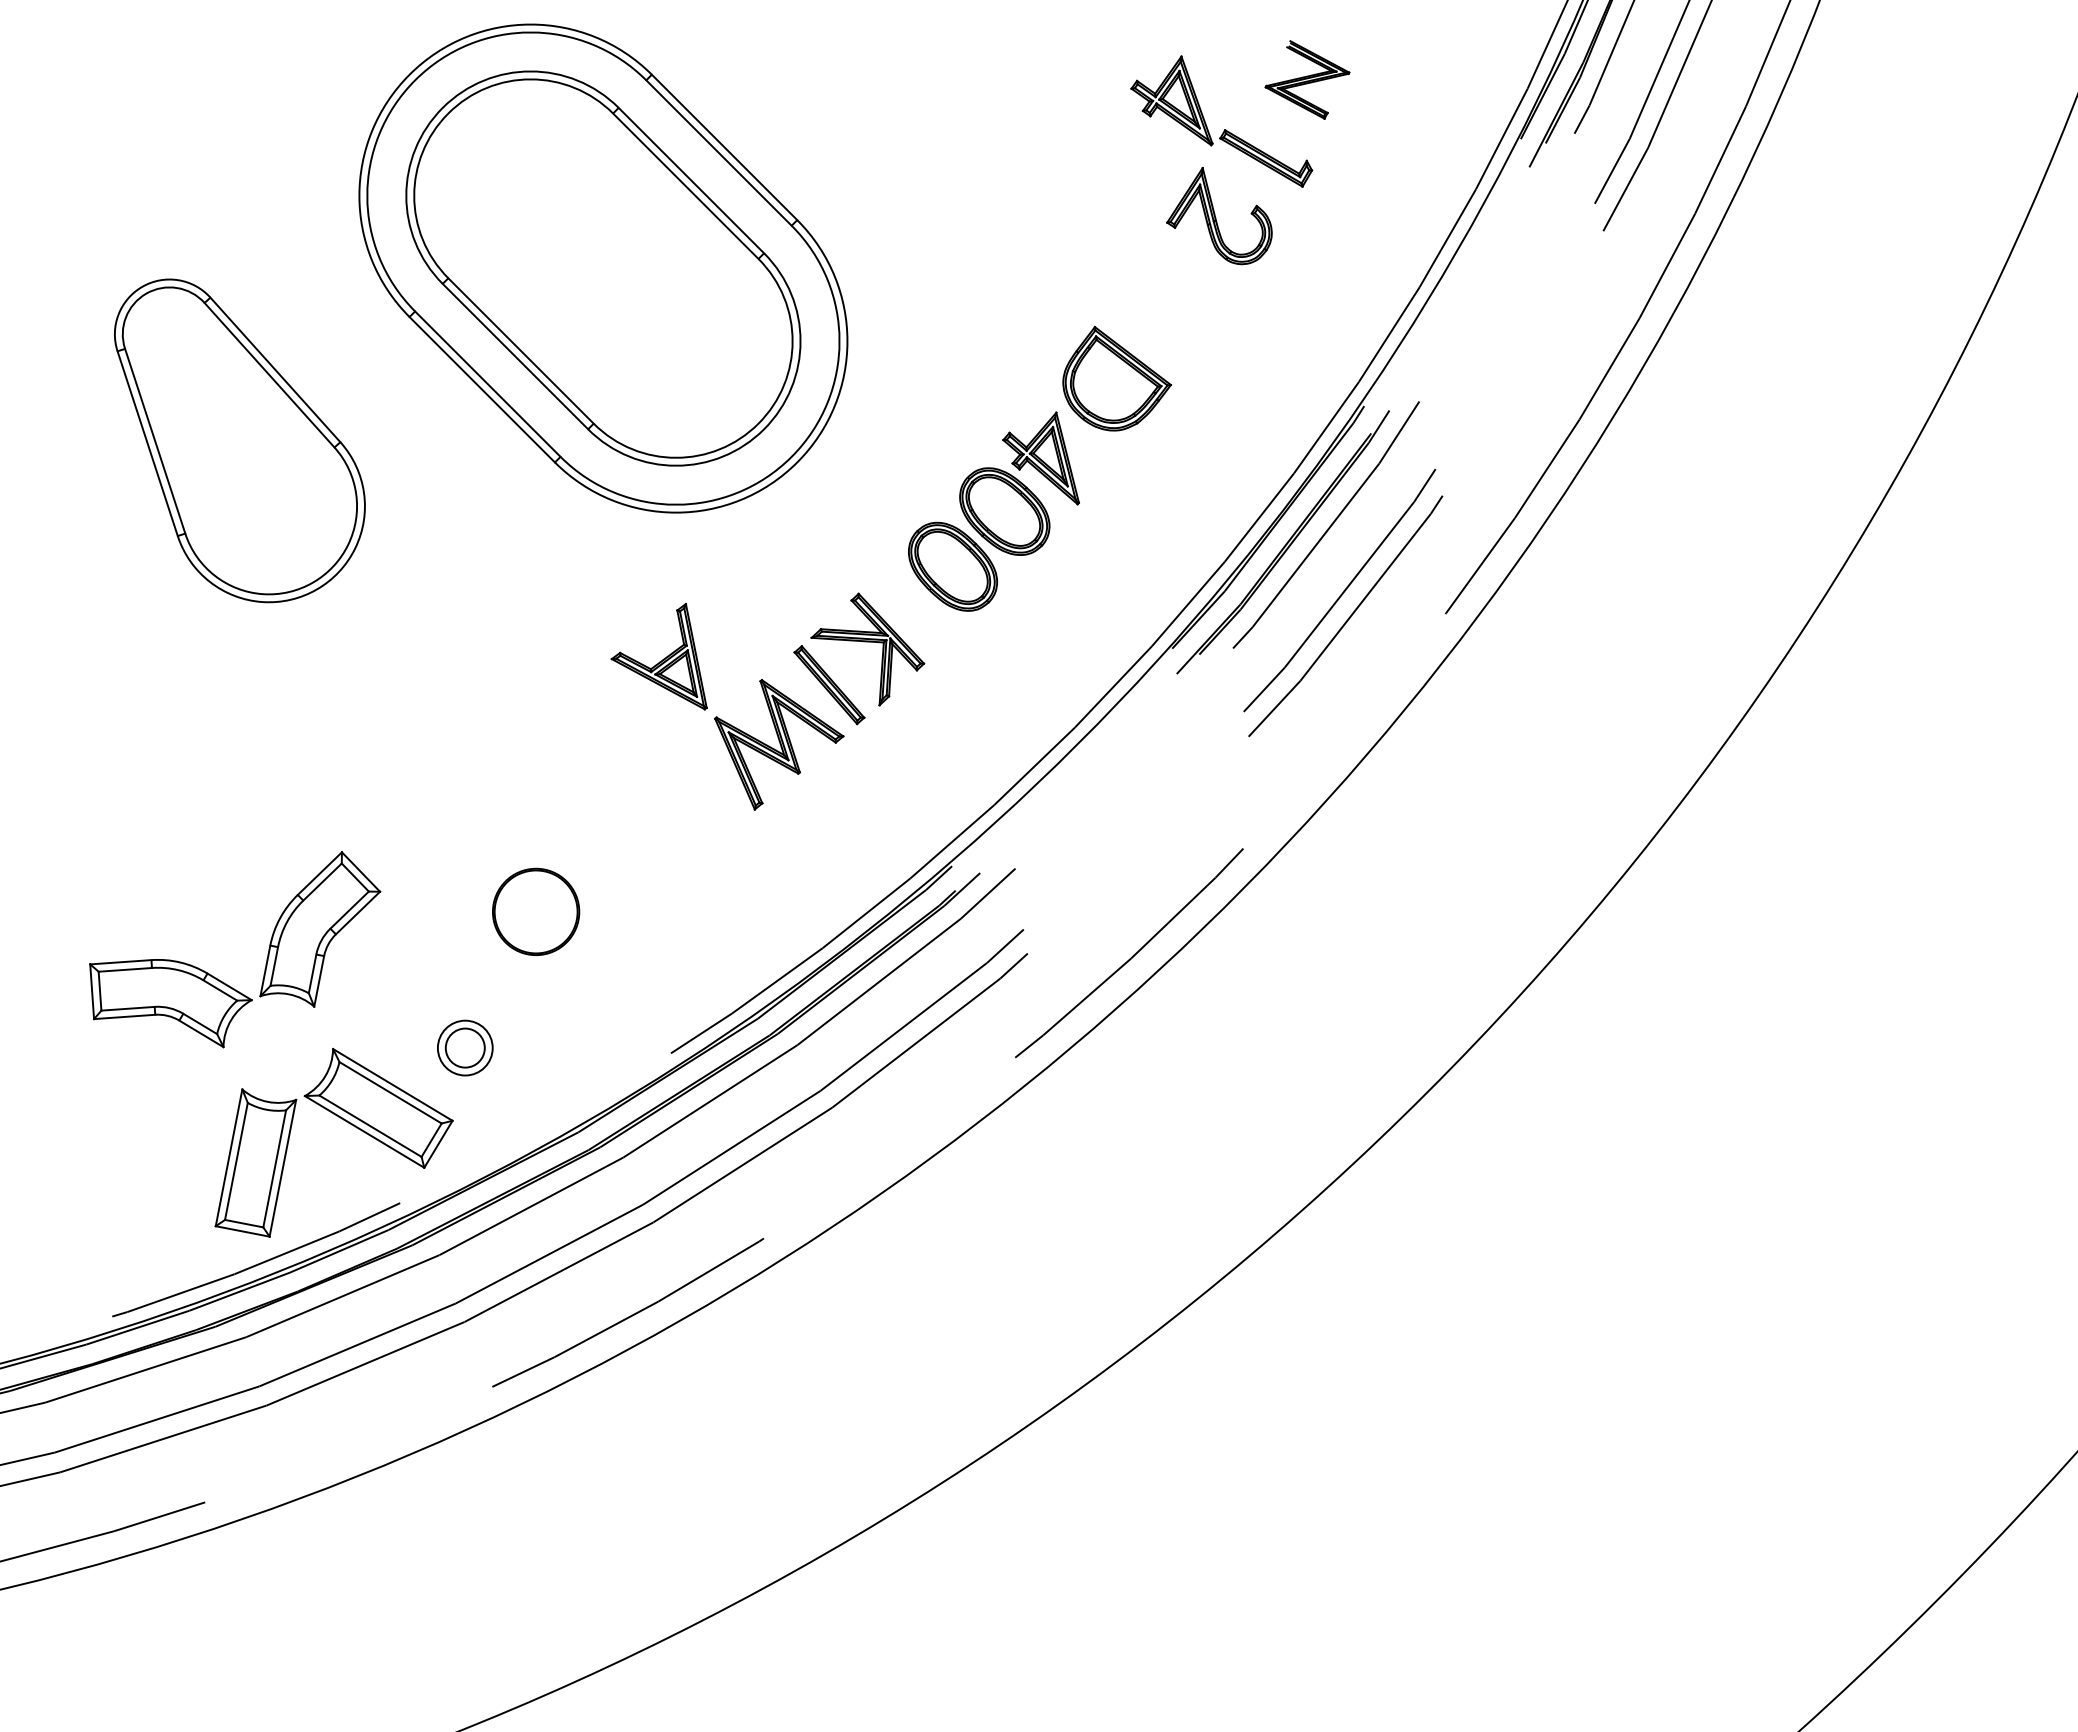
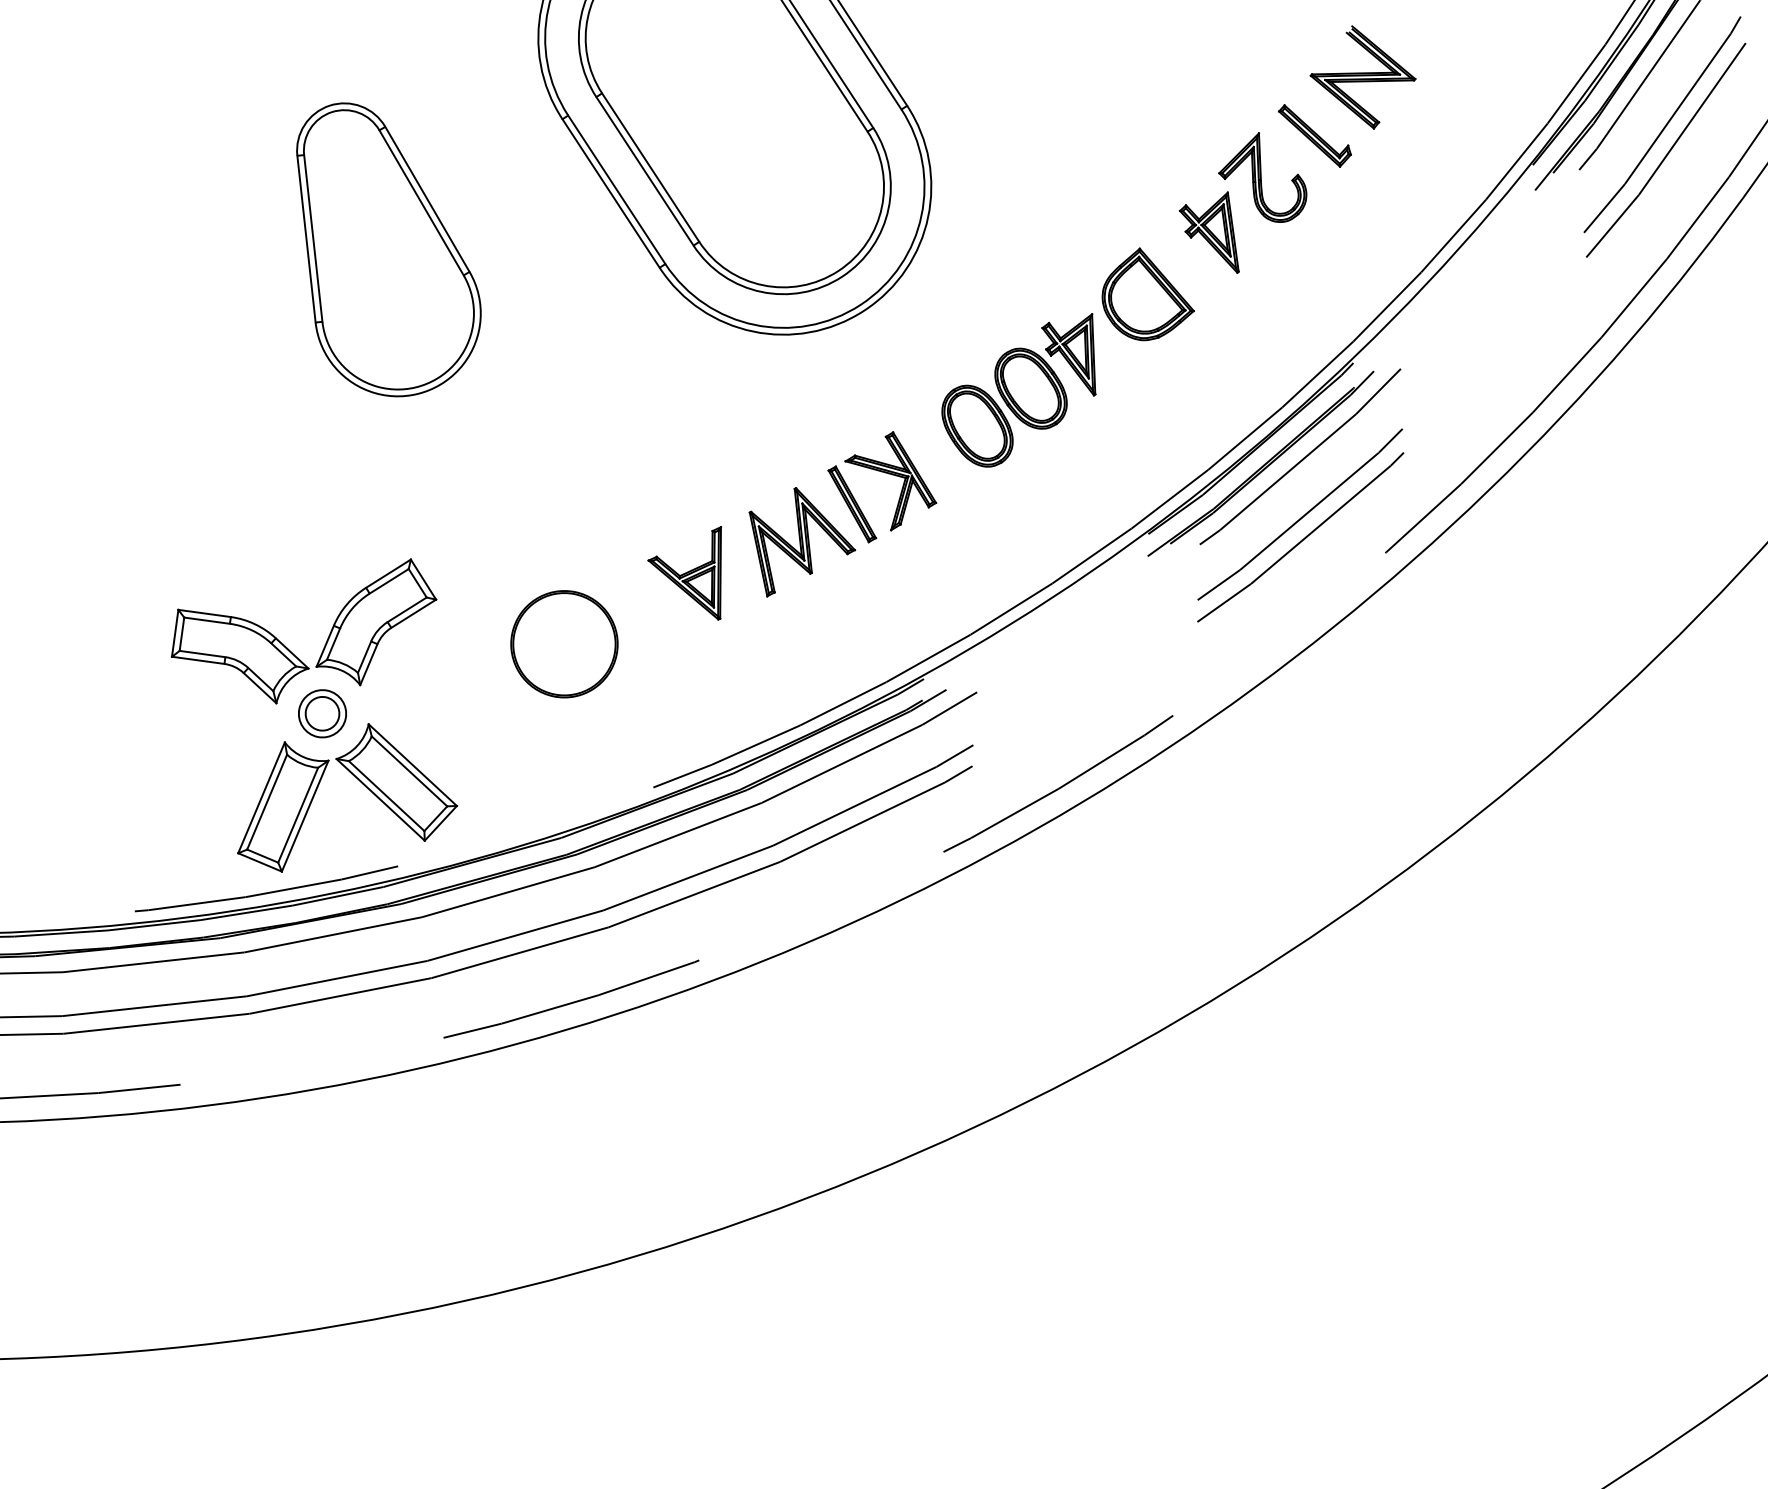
part: (1307, 79) -> (1363, 77), size x1.43
part: (1171, 100) -> (1211, 227), moved
part: (239, 440) -> (384, 252), moved
part: (658, 656) -> (688, 566), moved
part: (535, 911) -> (563, 643), size x1.43
part: (465, 1047) -> (322, 713), moved

